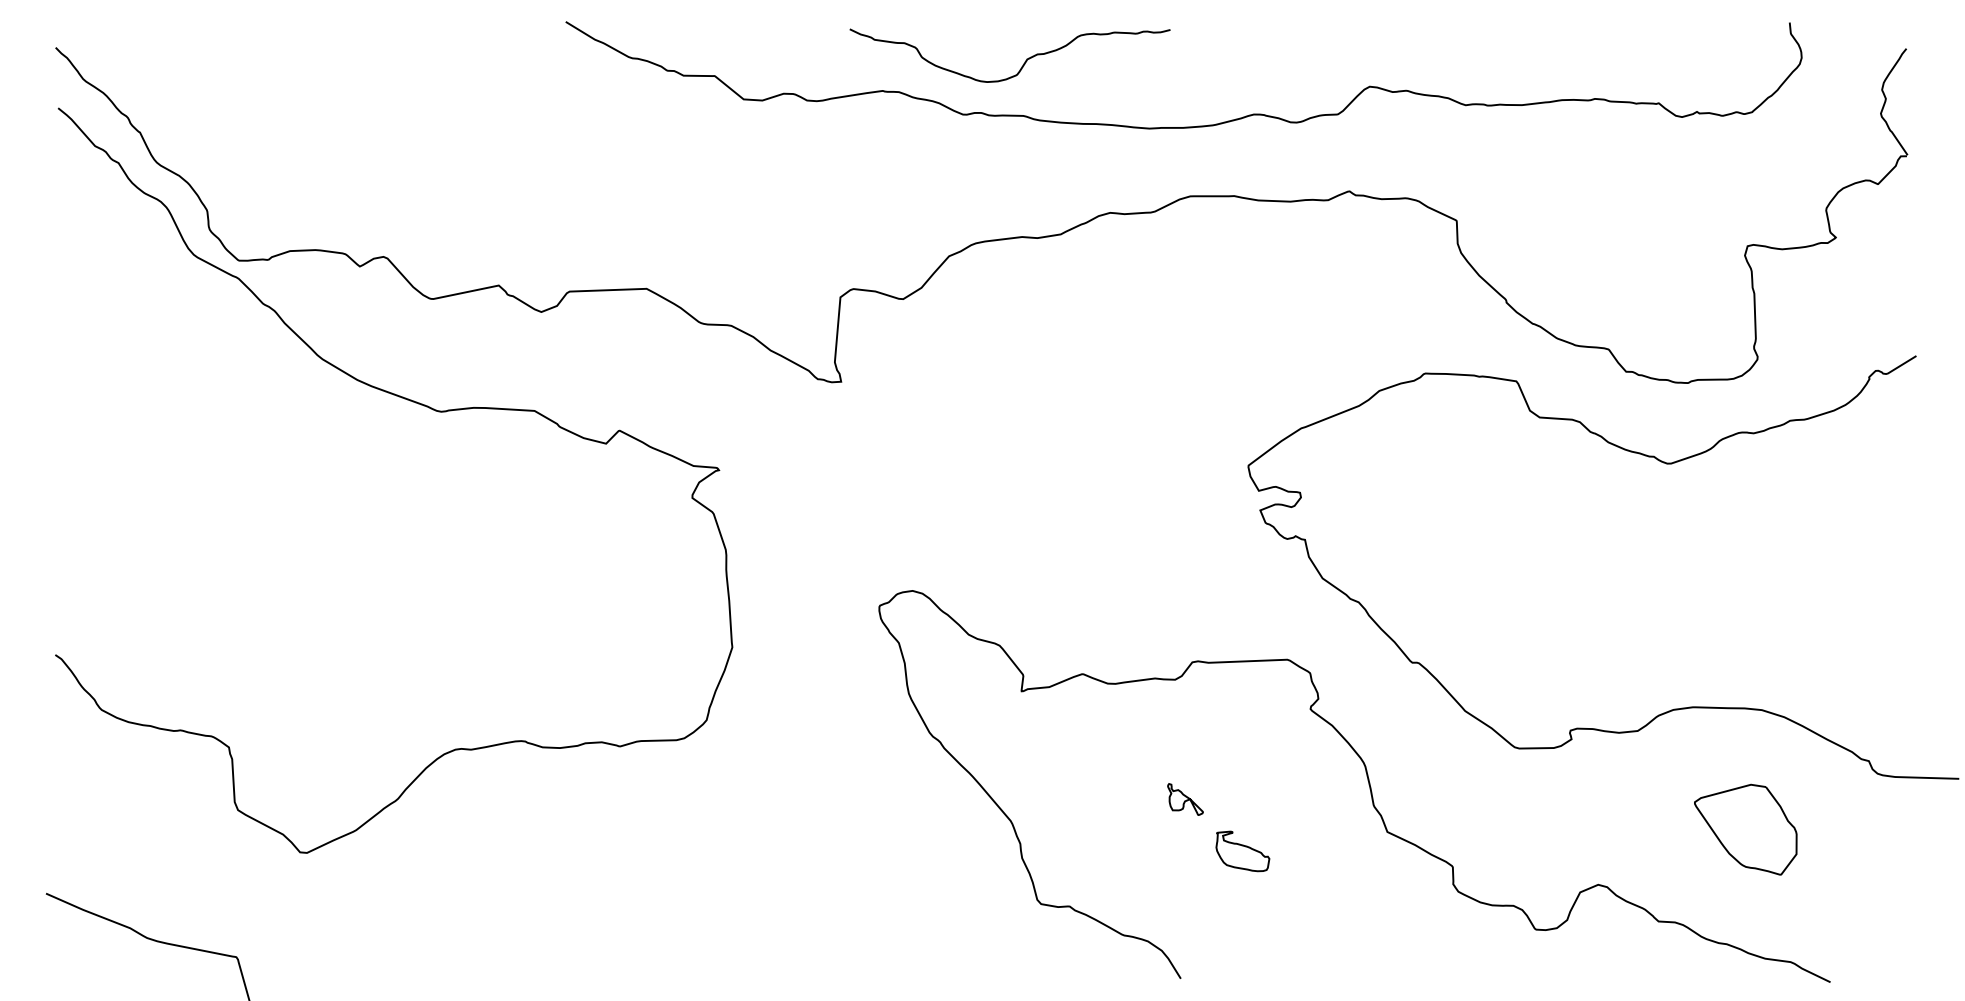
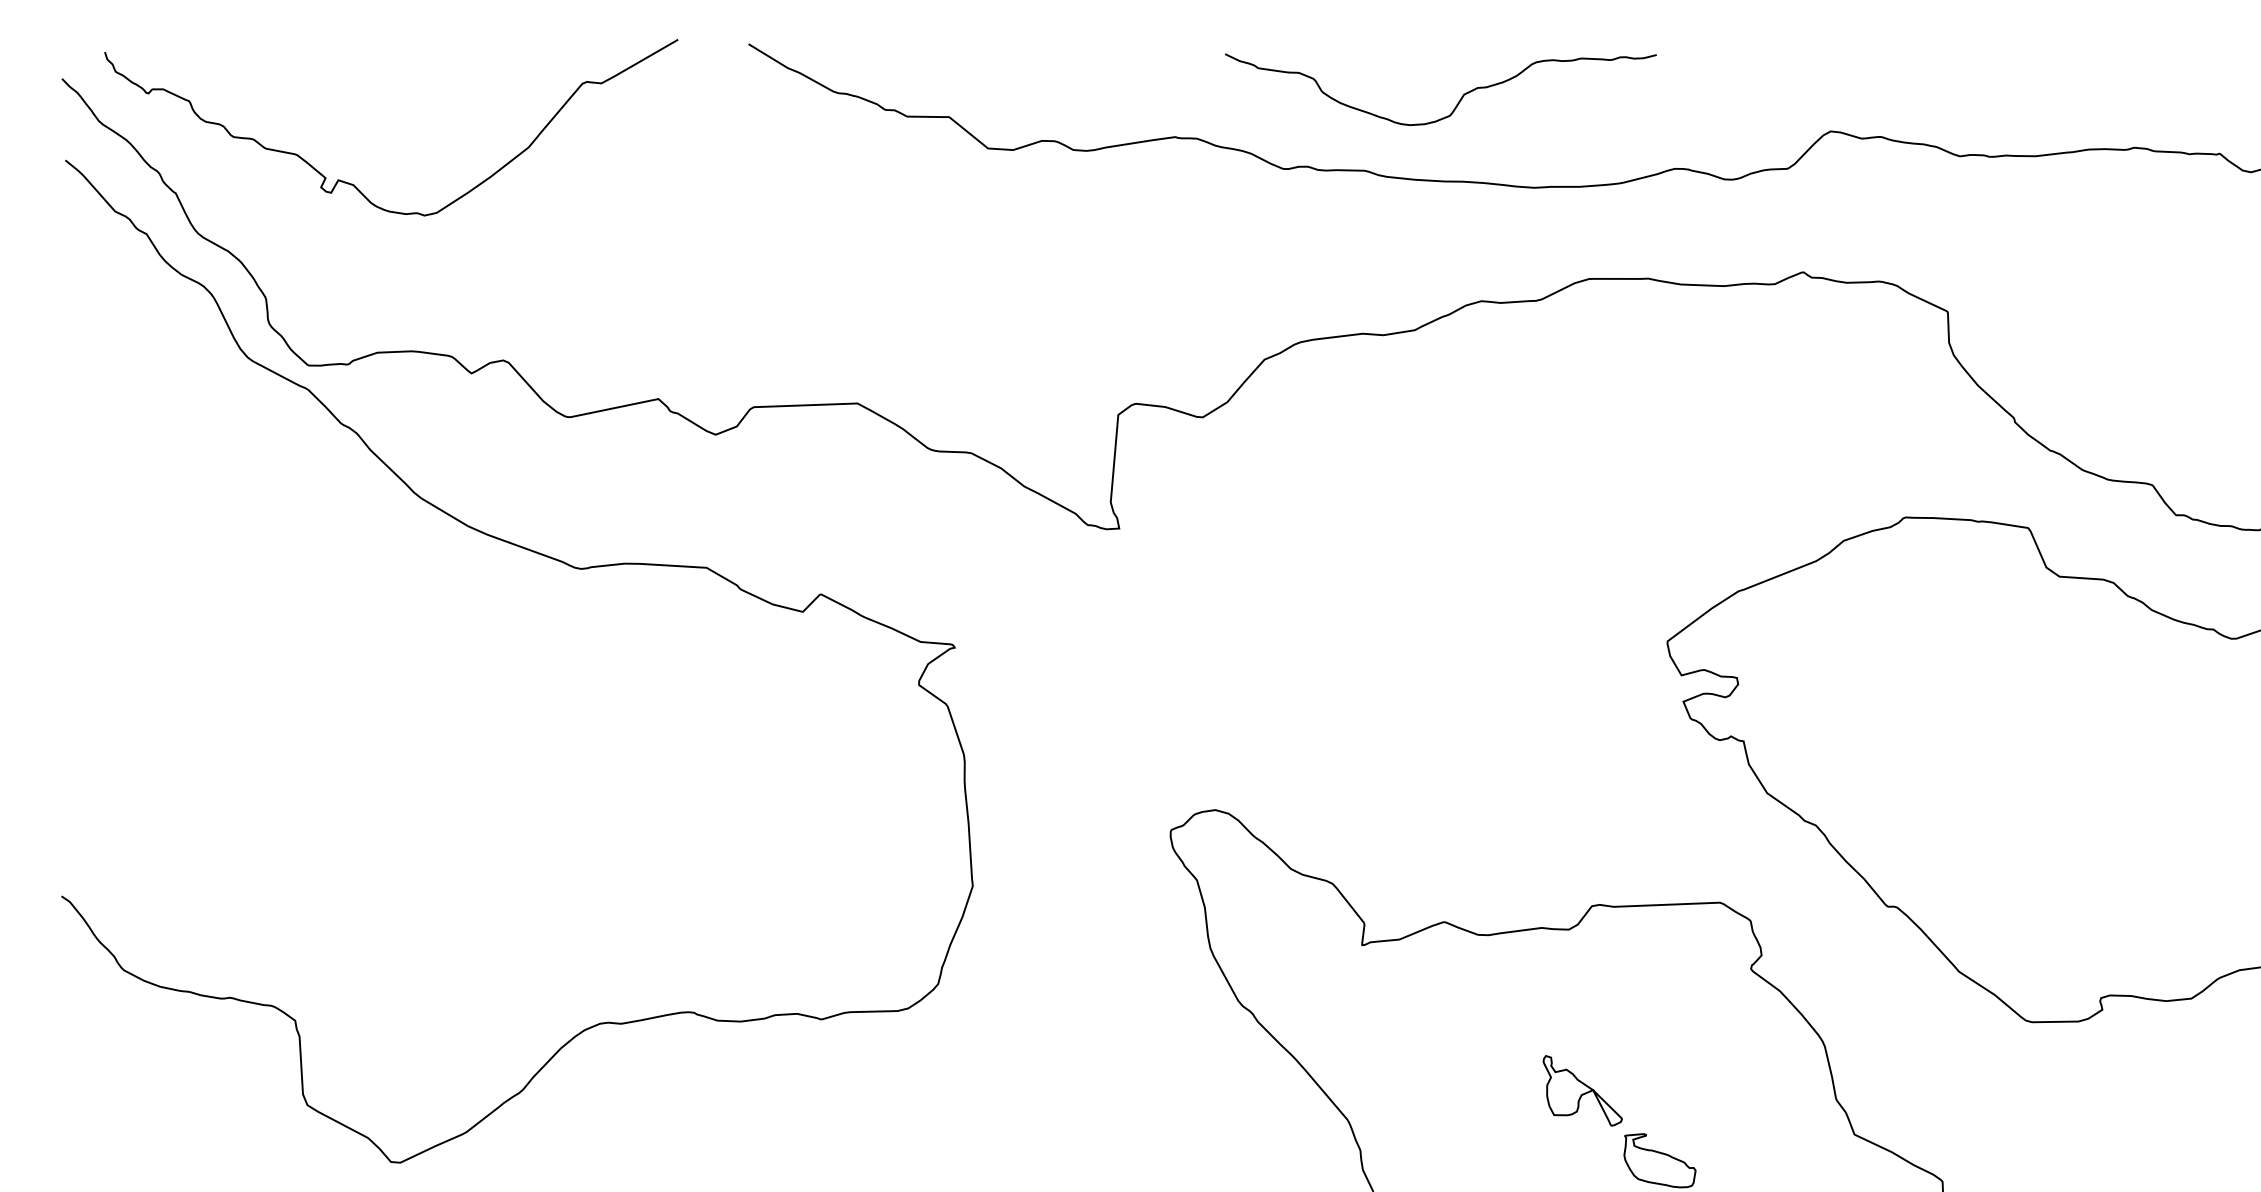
curve: (1023, 63) -> (1458, 100), moved
curve: (272, 125) -> (353, 183), added
part: (1185, 799) -> (1582, 1090), size x1.67

